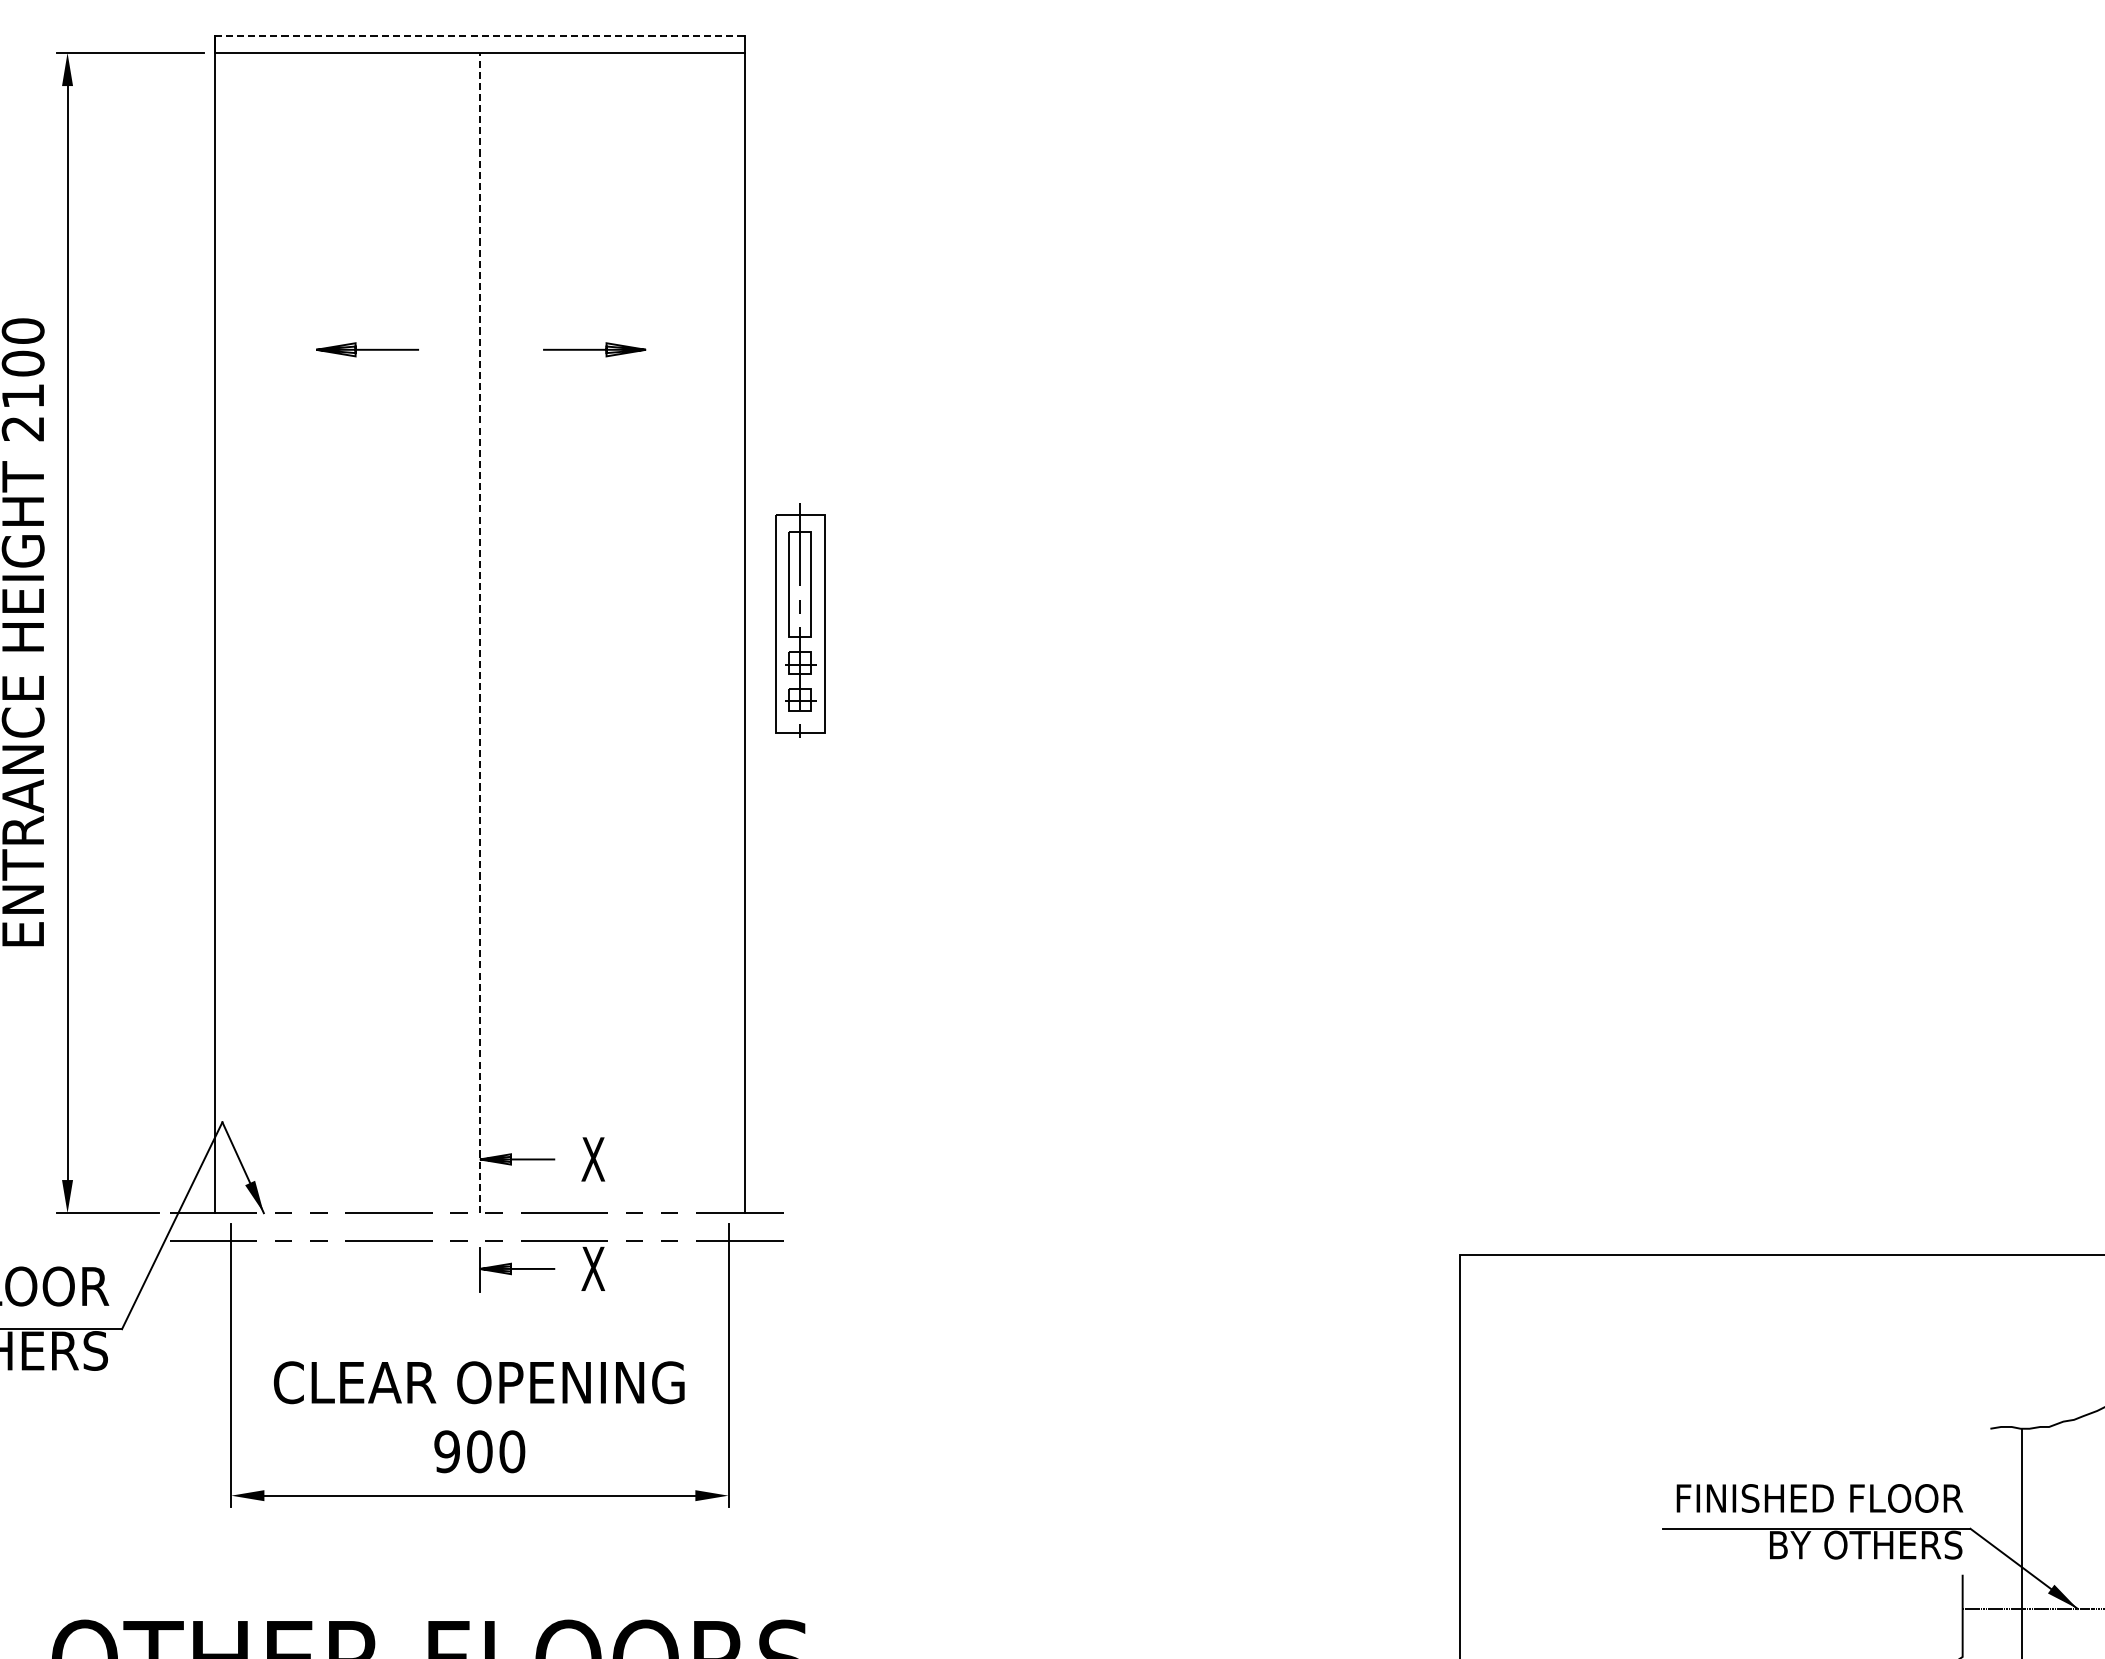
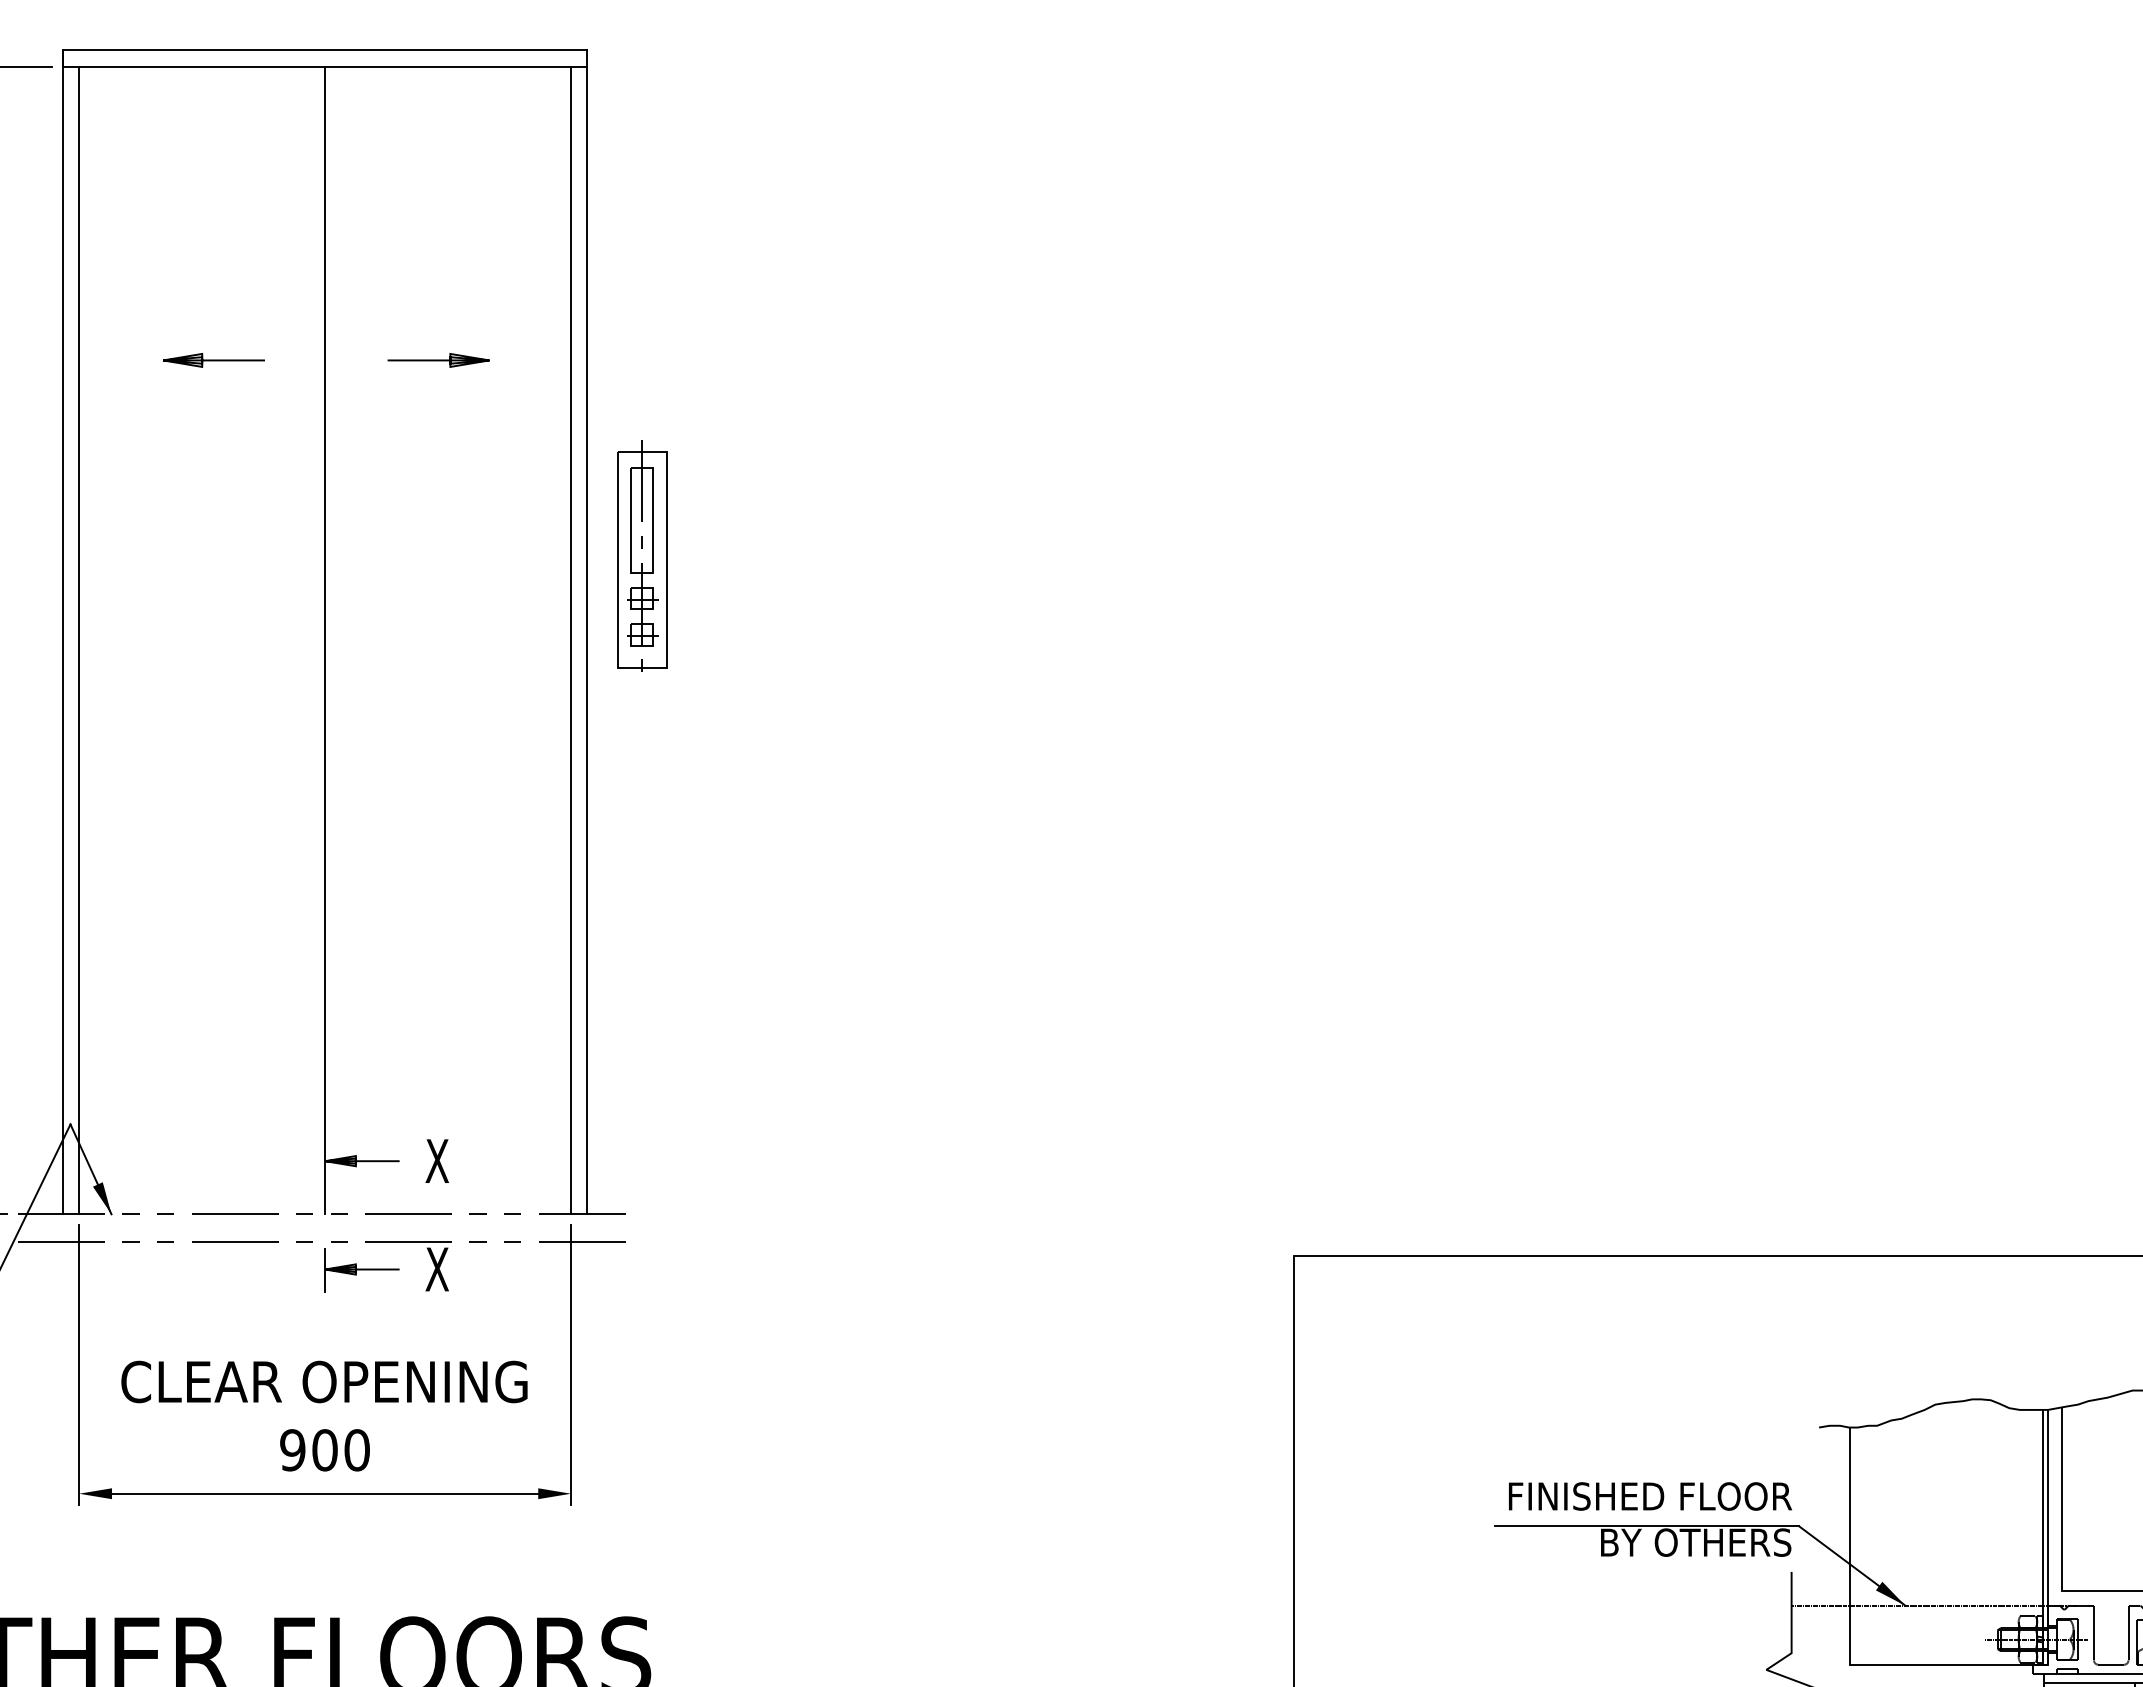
line: (480, 36) -> (325, 50), dashed -> solid
part: (800, 619) -> (642, 555), moved
line: (231, 632) -> (79, 640), added
line: (480, 632) -> (325, 640), dashed -> solid
line: (728, 632) -> (571, 640), added

